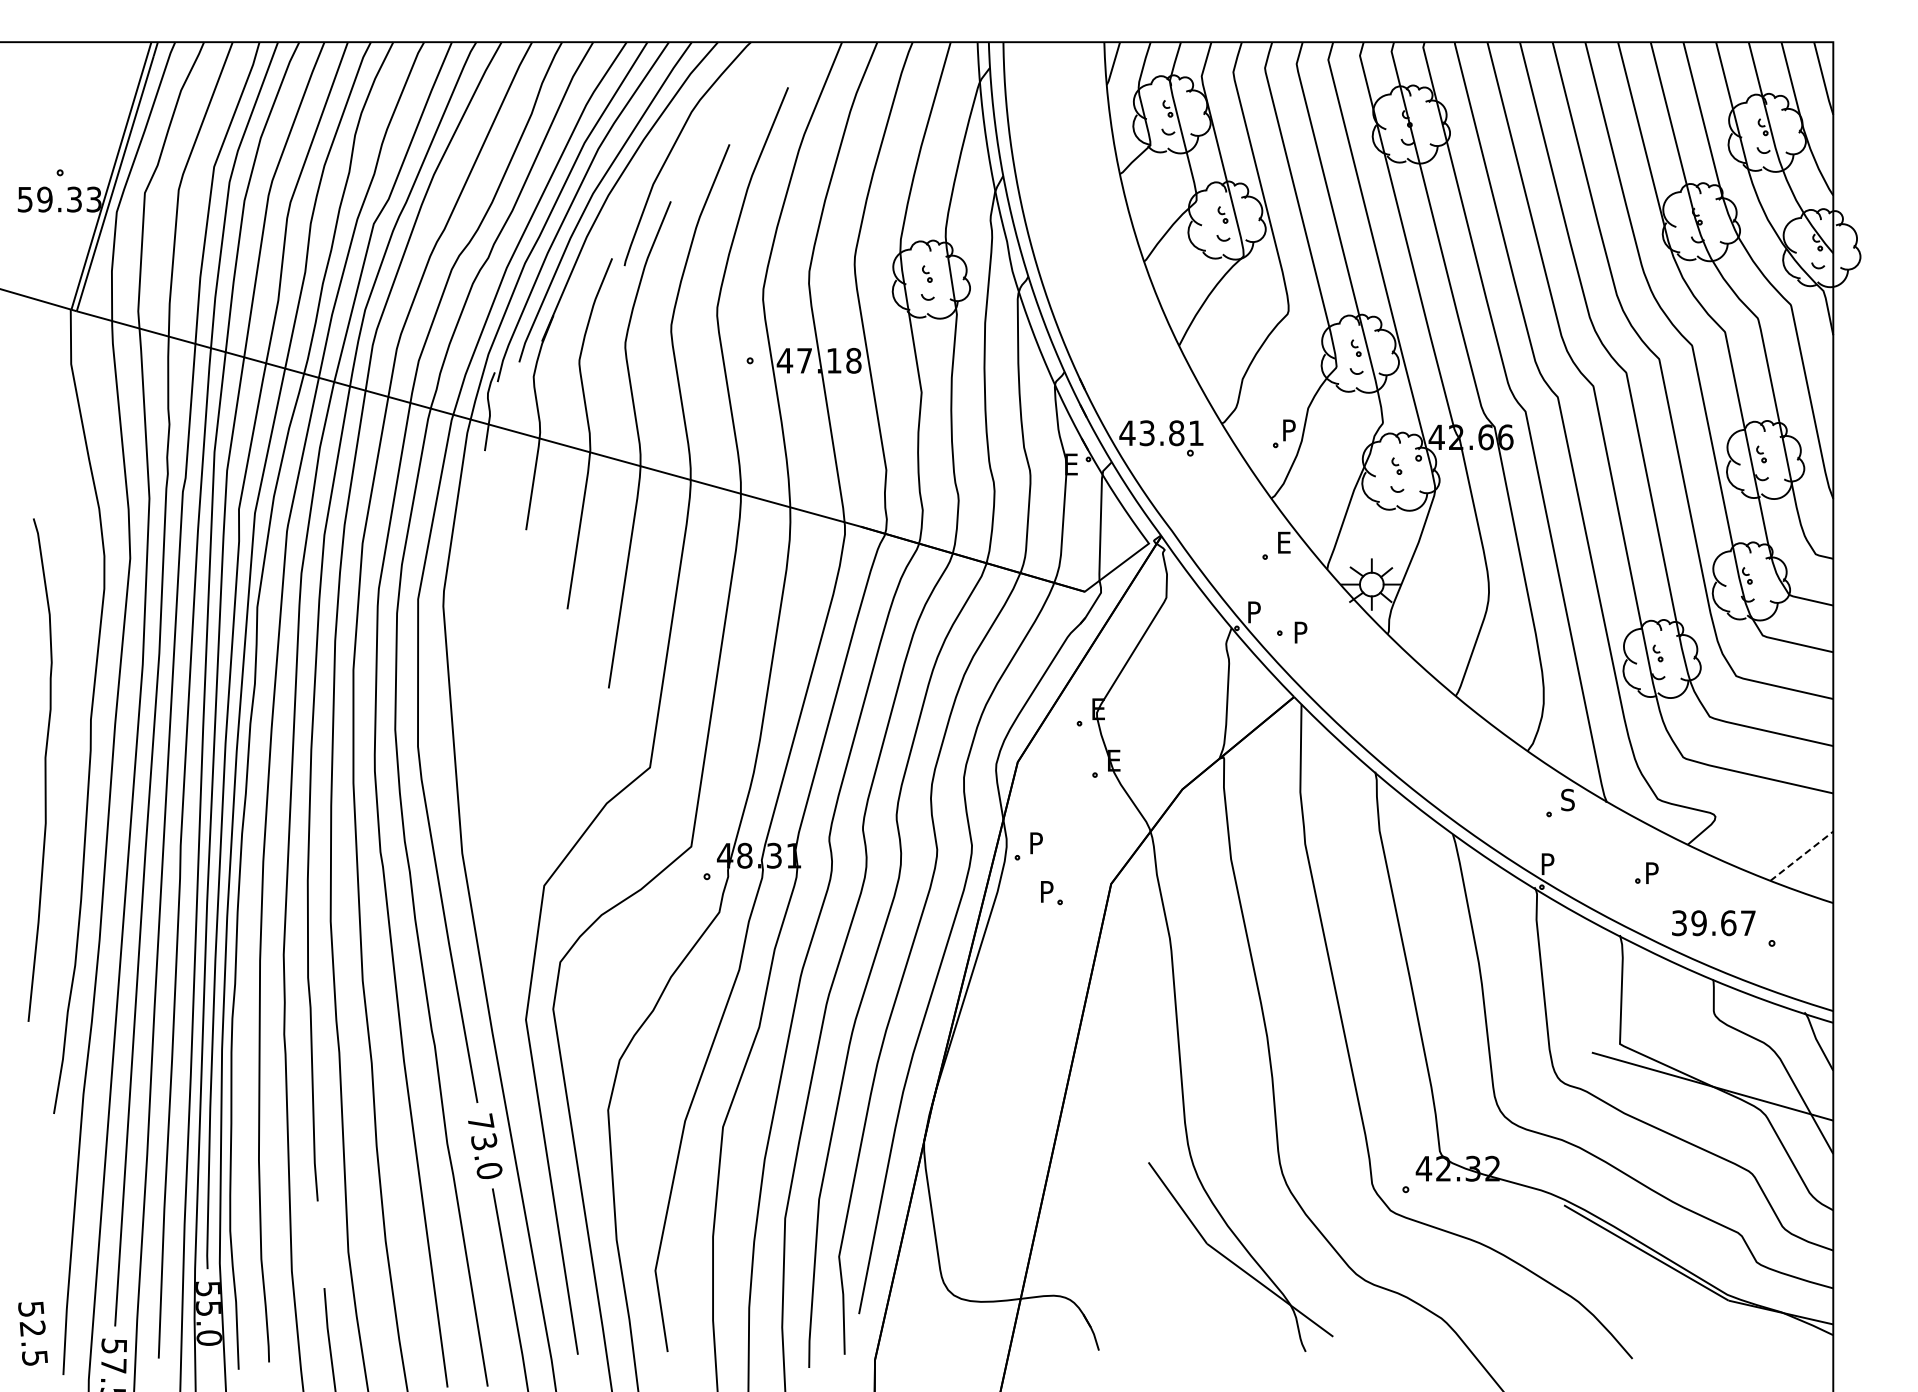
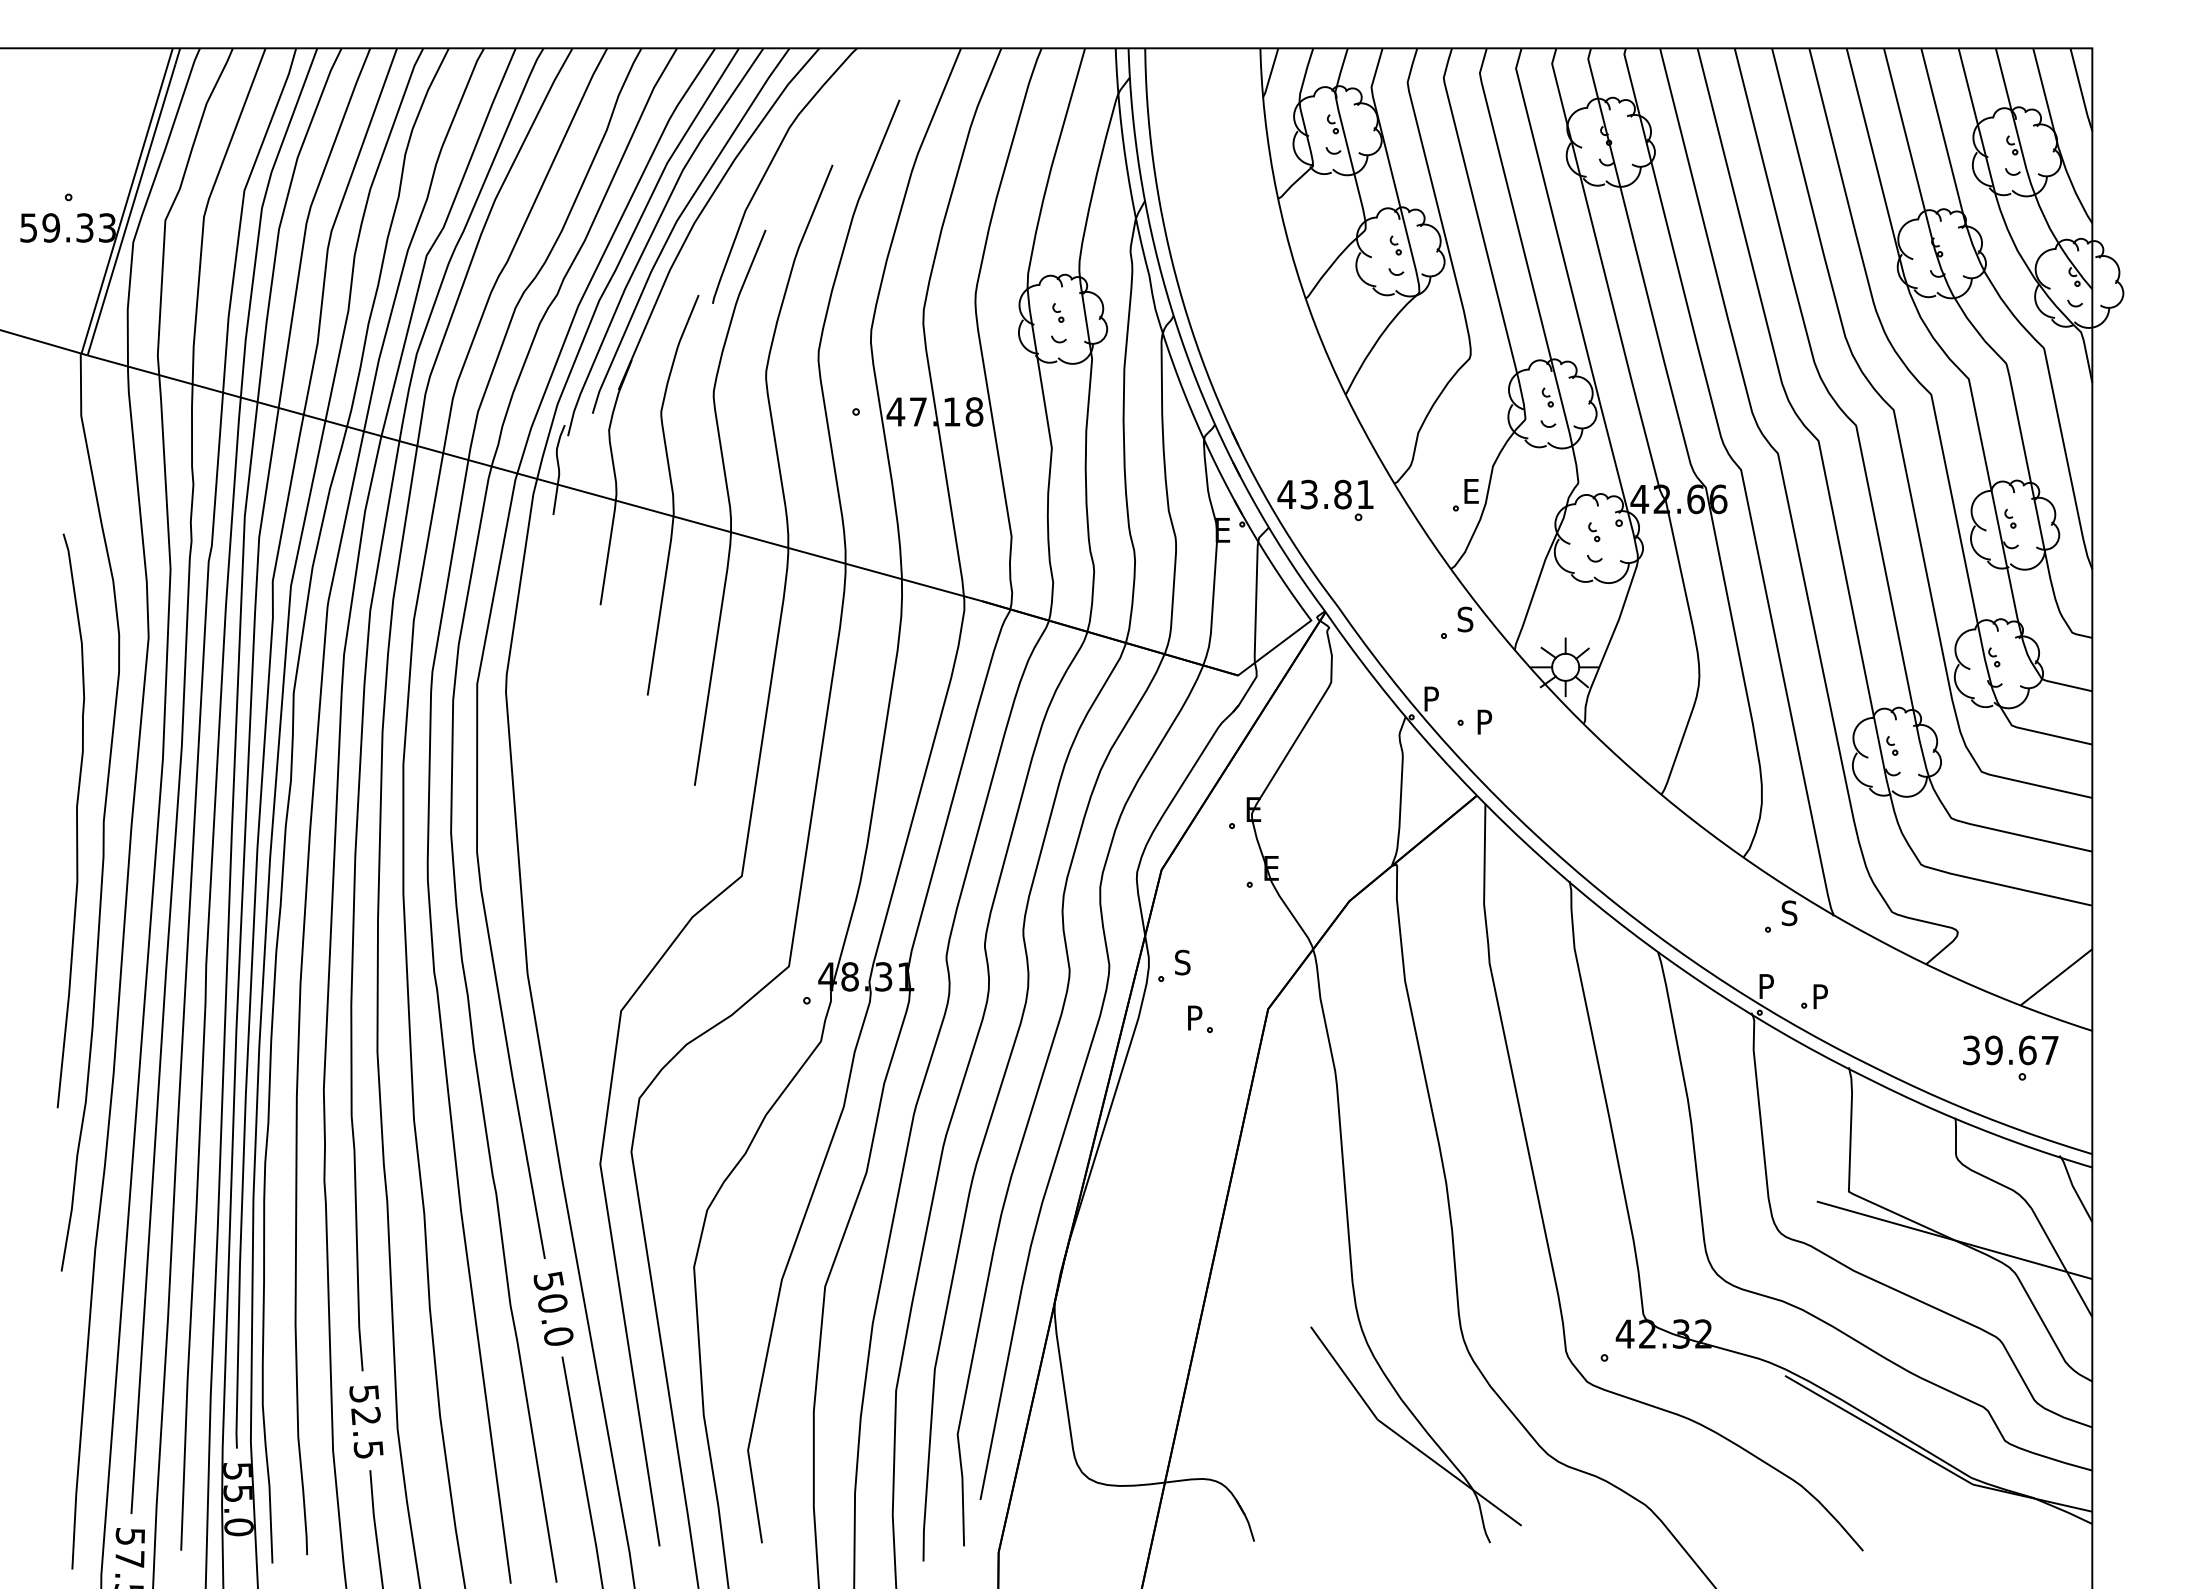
text: (1290, 430) -> (1472, 491), P -> E
text: (1283, 542) -> (1464, 619), E -> S
curve: (44, 769) -> (75, 820), moved
text: (1036, 843) -> (1182, 962), P -> S
line: (1801, 856) -> (2056, 977), dashed -> solid
part: (1646, 872) -> (1814, 995), moved
text: (1713, 923) -> (2010, 1050), moved
text: (482, 1131) -> (550, 1291), 73.0 -> 50.0
text: (32, 1333) -> (365, 1421), moved

